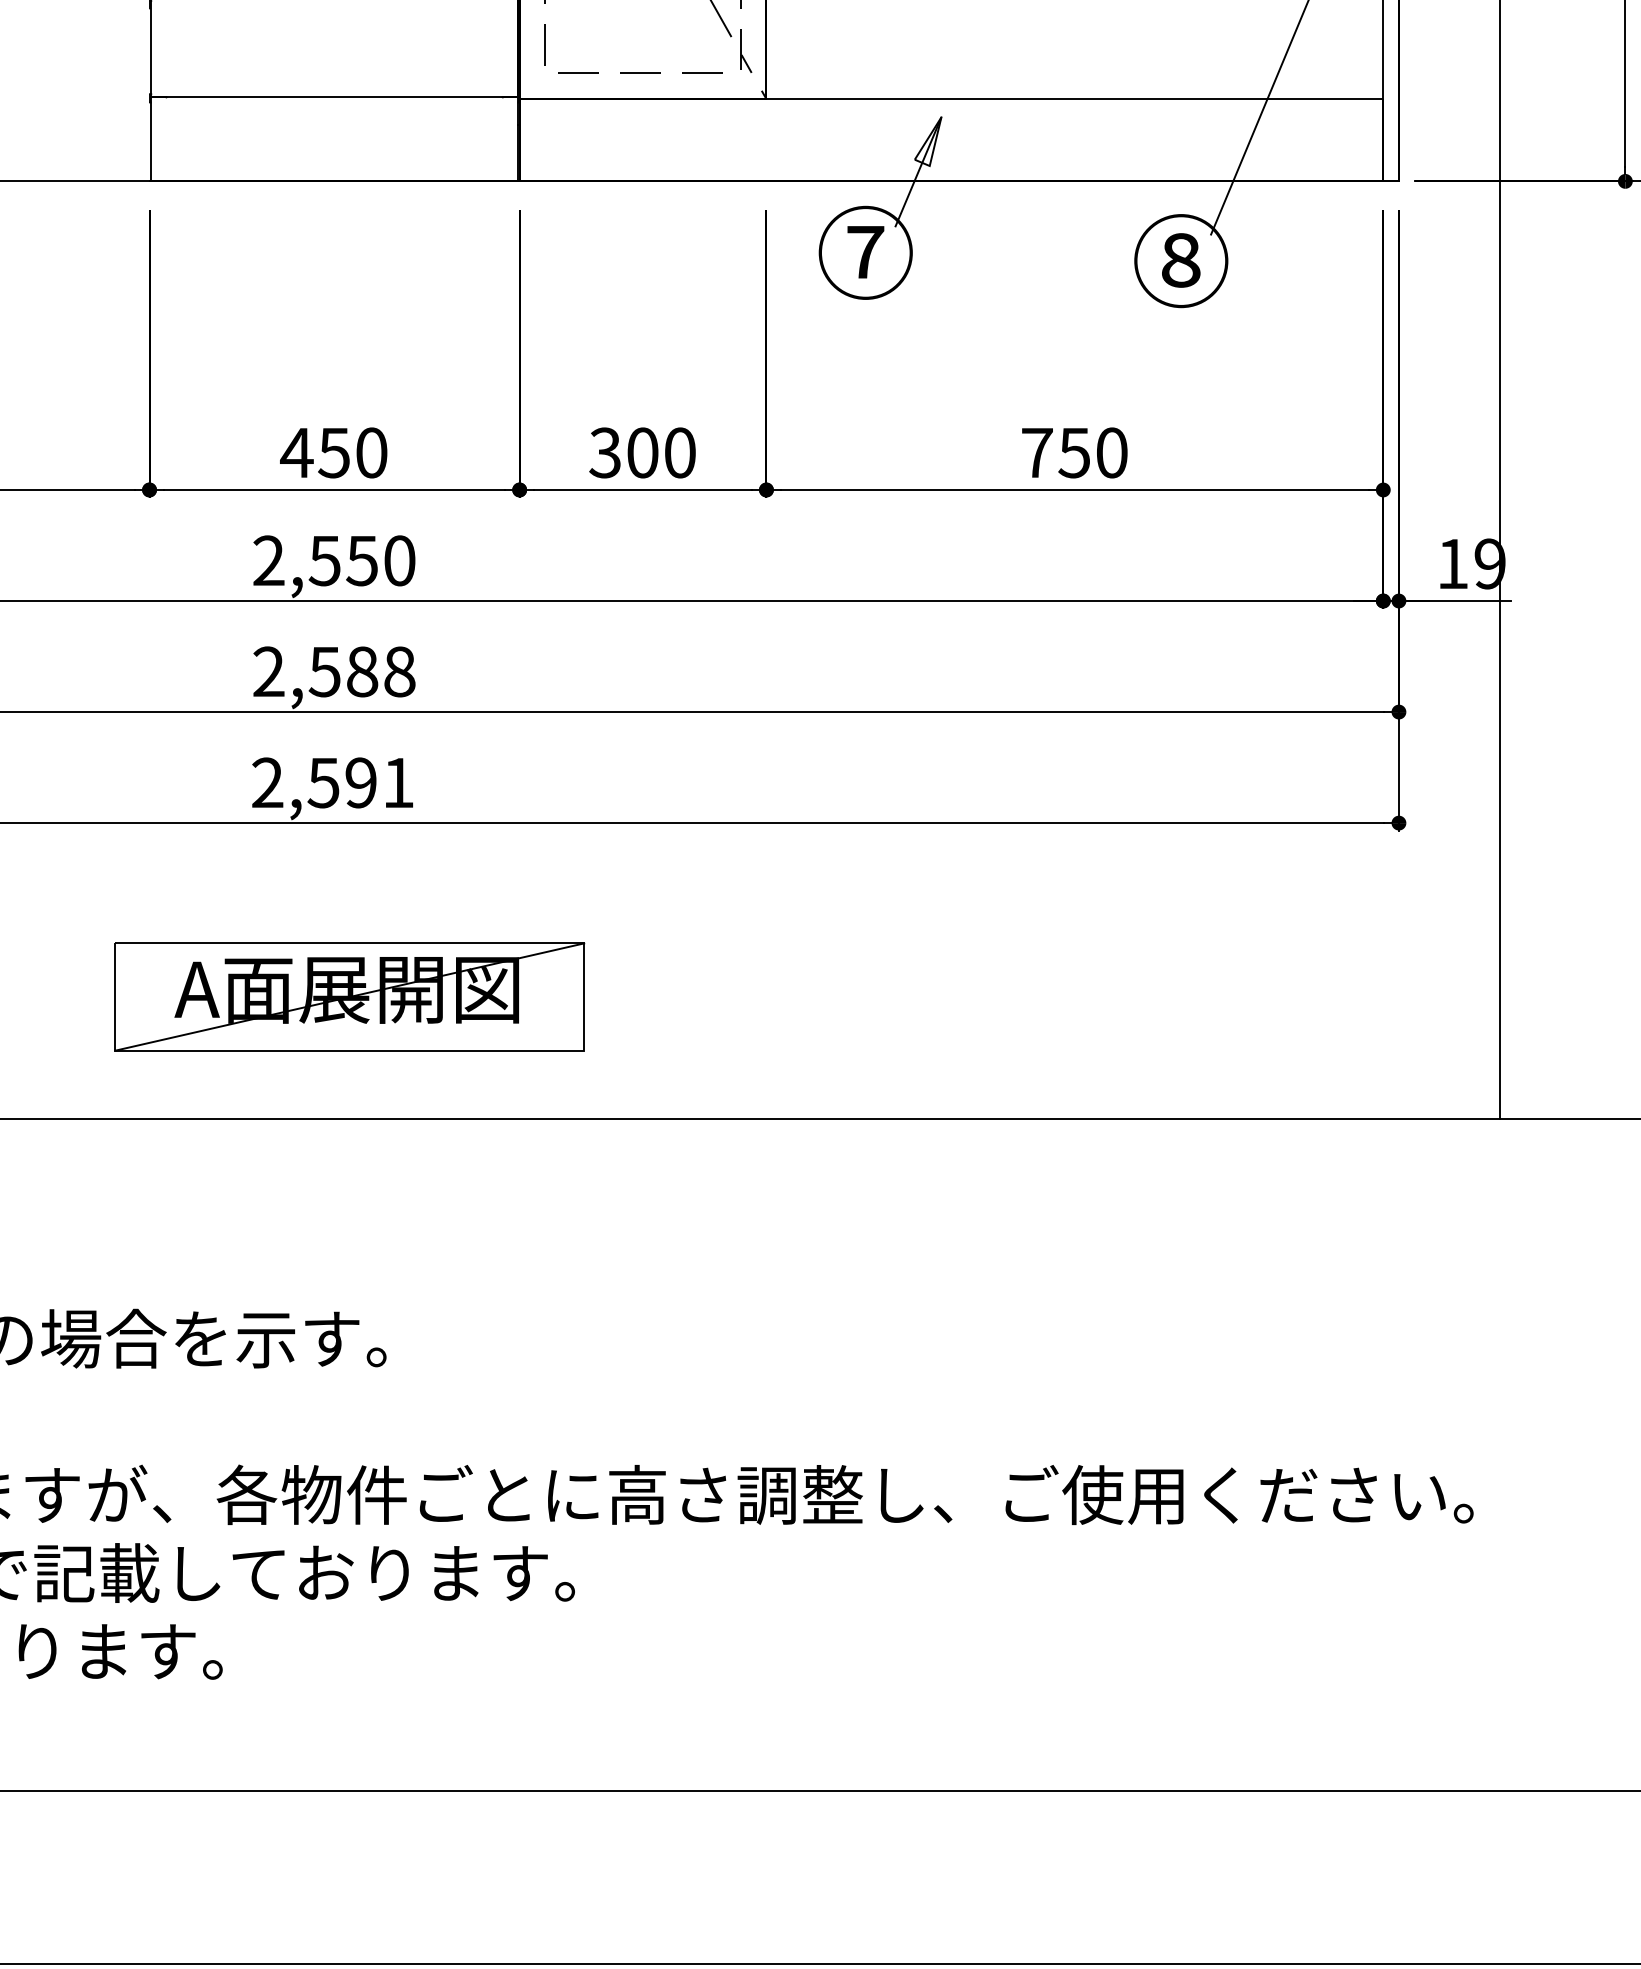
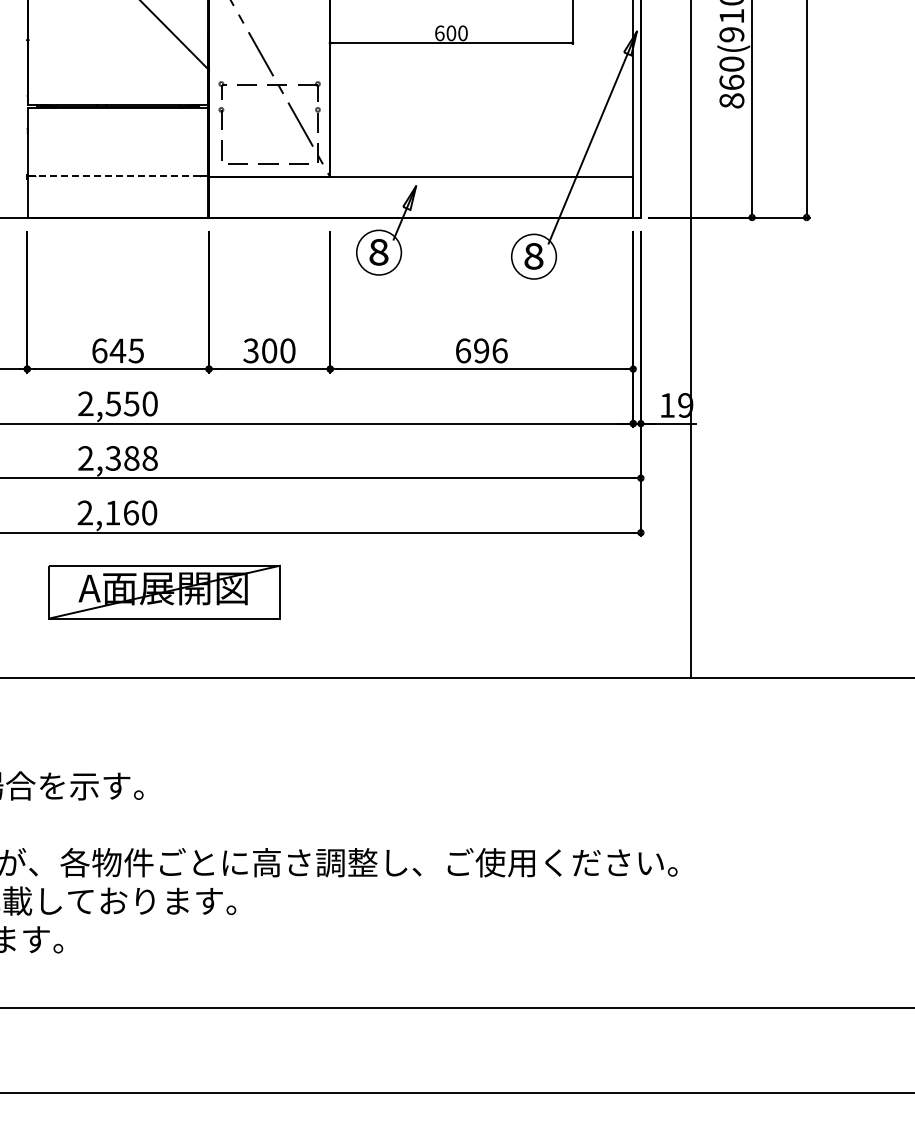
line: (335, 95) -> (118, 175), solid -> dashed
text: (864, 252) -> (378, 252), ⑦ -> ⑧
text: (333, 452) -> (117, 350), 450 -> 645
text: (1074, 452) -> (481, 350), 750 -> 696
text: (325, 671) -> (113, 458), 2,588 -> 2,388
text: (359, 781) -> (130, 512), 2,591 -> 2,160
part: (349, 995) -> (164, 591), moved

